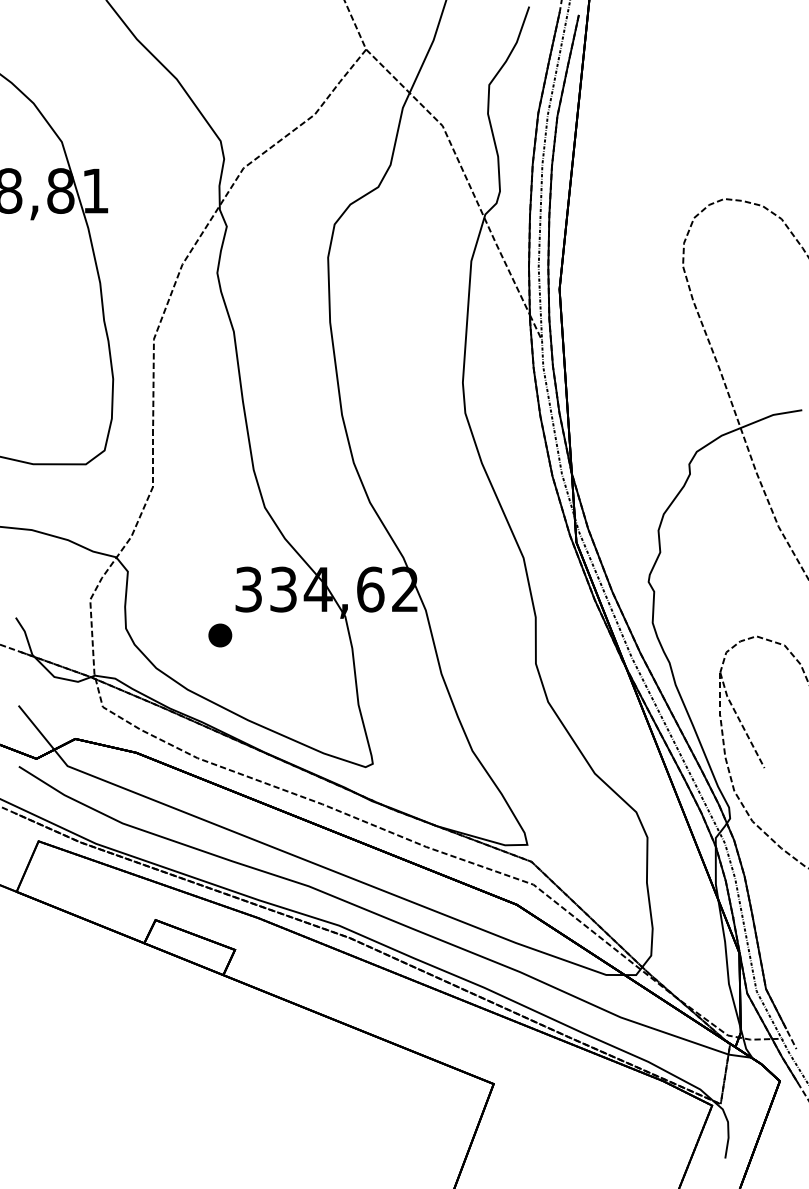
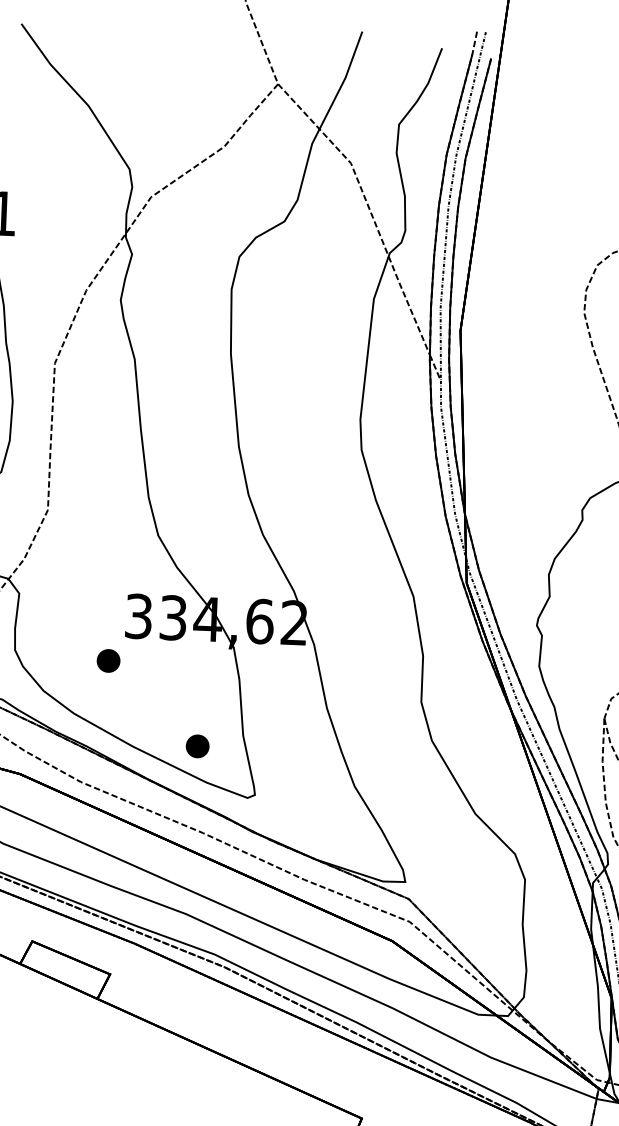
part: (313, 717) -> (197, 746), added

